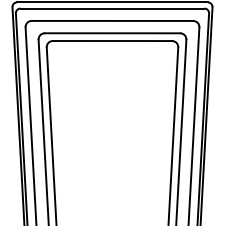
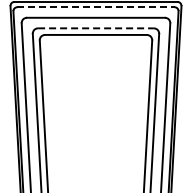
line: (111, 8) -> (95, 7), solid -> dashed
line: (113, 33) -> (96, 28), solid -> dashed

